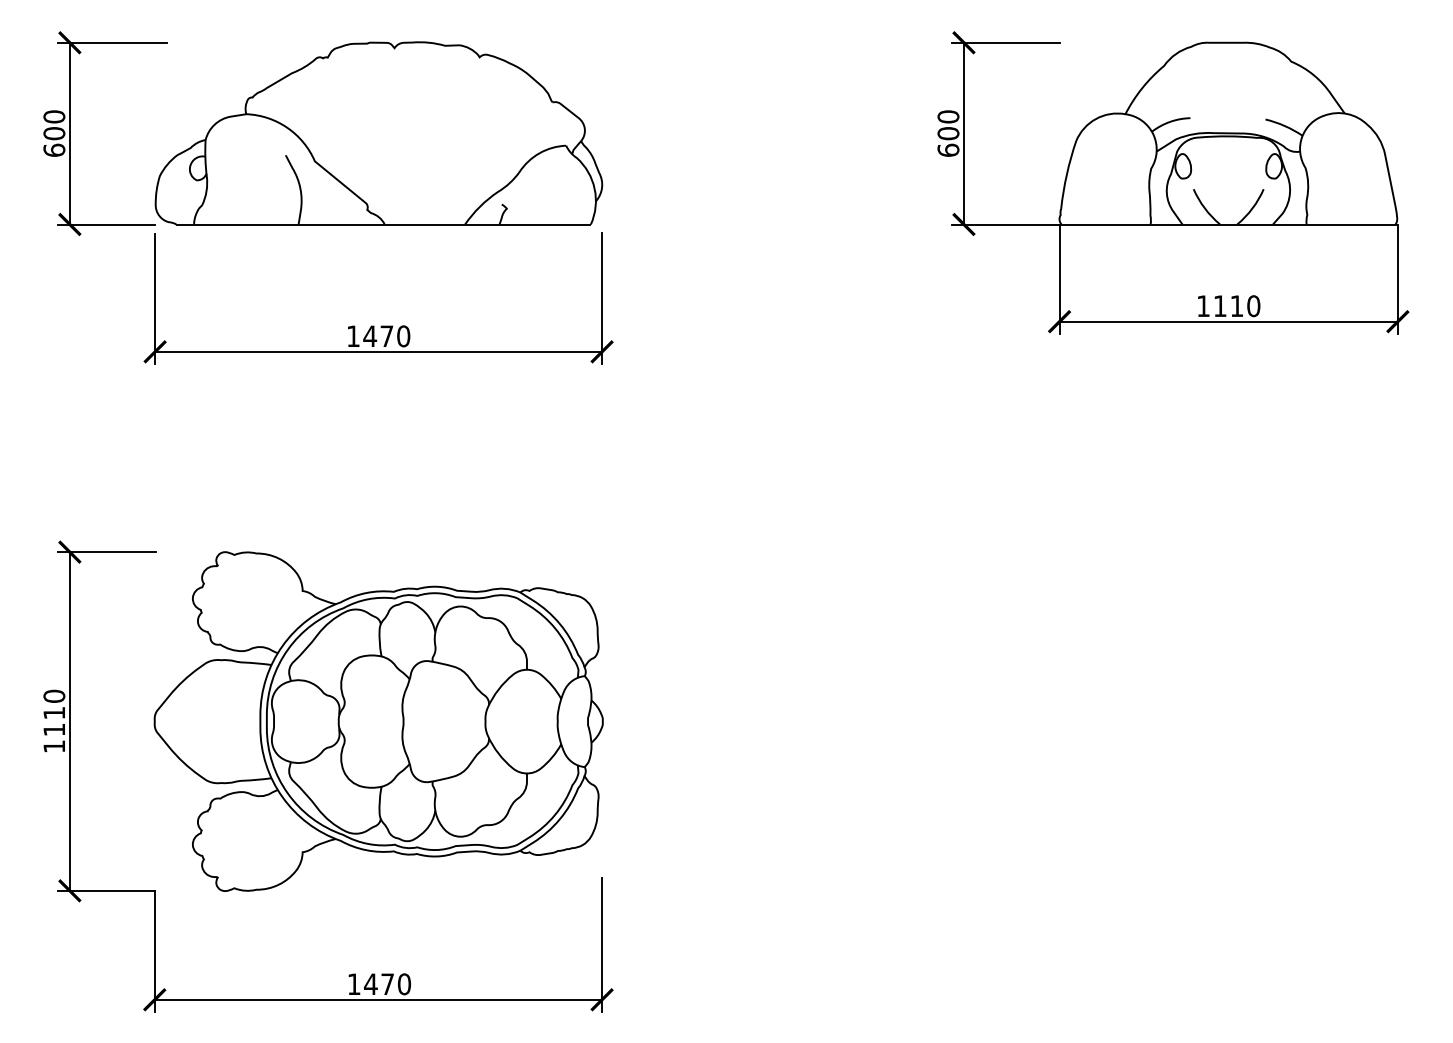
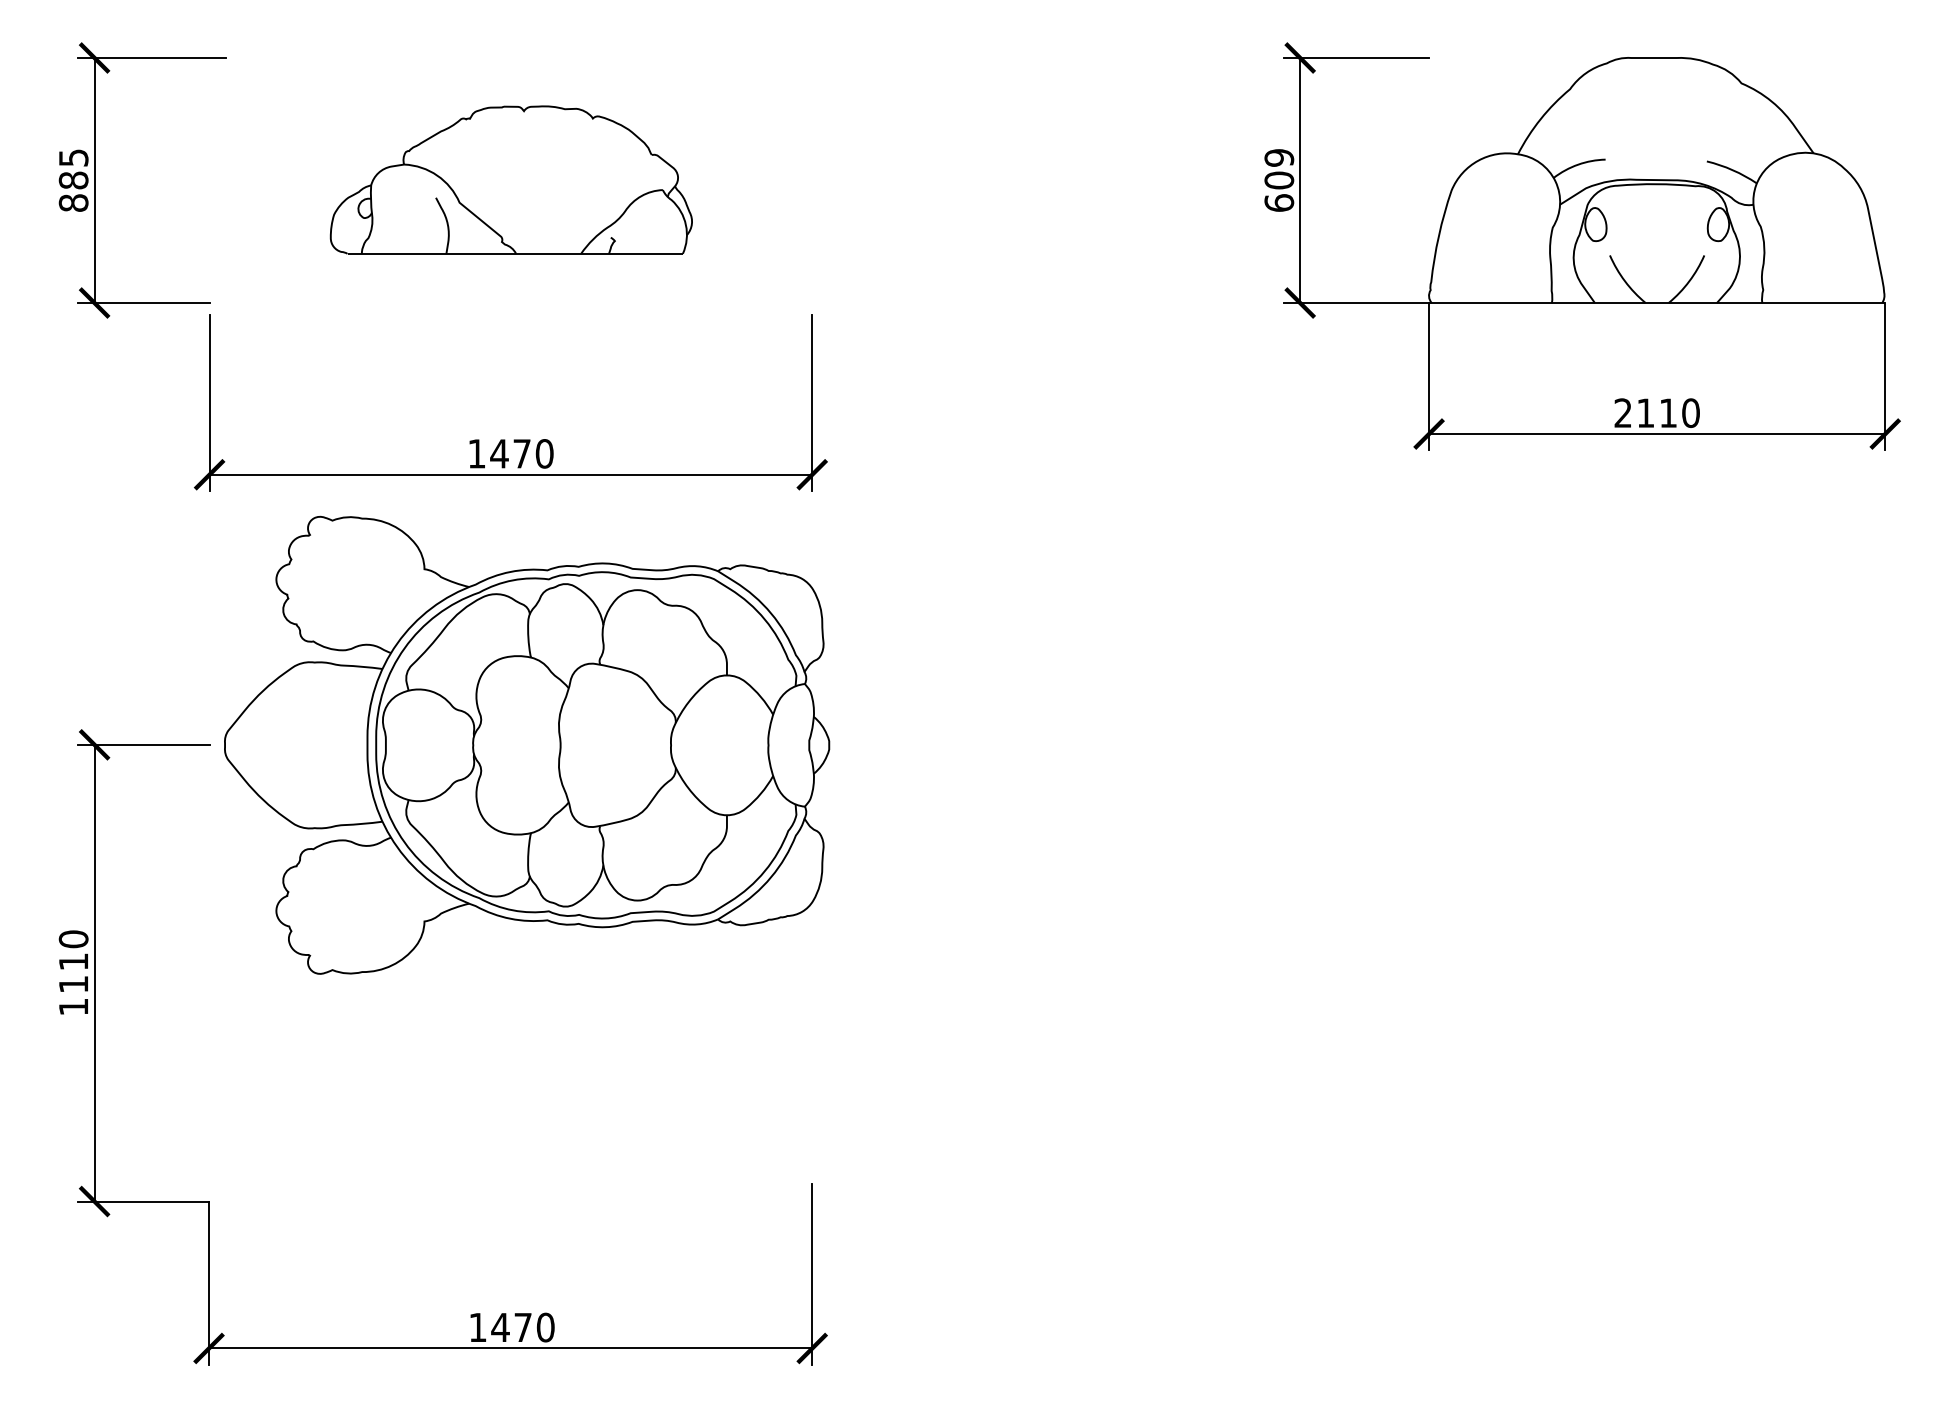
text: (948, 116) -> (1279, 157), 600 -> 609
part: (379, 132) -> (511, 179), size x0.6
text: (54, 133) -> (73, 180), 600 -> 885
text: (1202, 305) -> (1622, 412), 1110 -> 2110
part: (379, 720) -> (527, 744), moved

